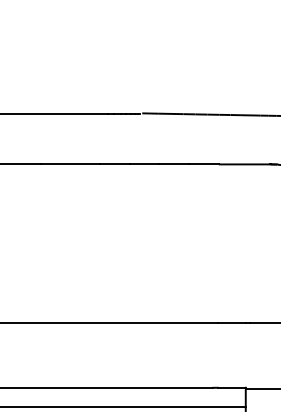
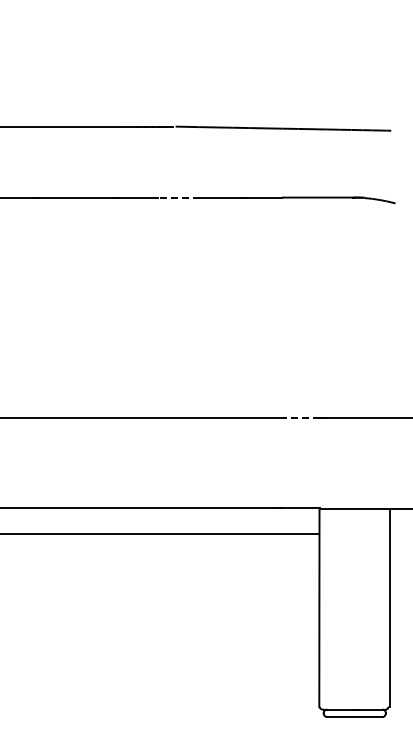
line: (144, 164) -> (178, 197), solid -> dashed
line: (231, 323) -> (299, 418), solid -> dashed

